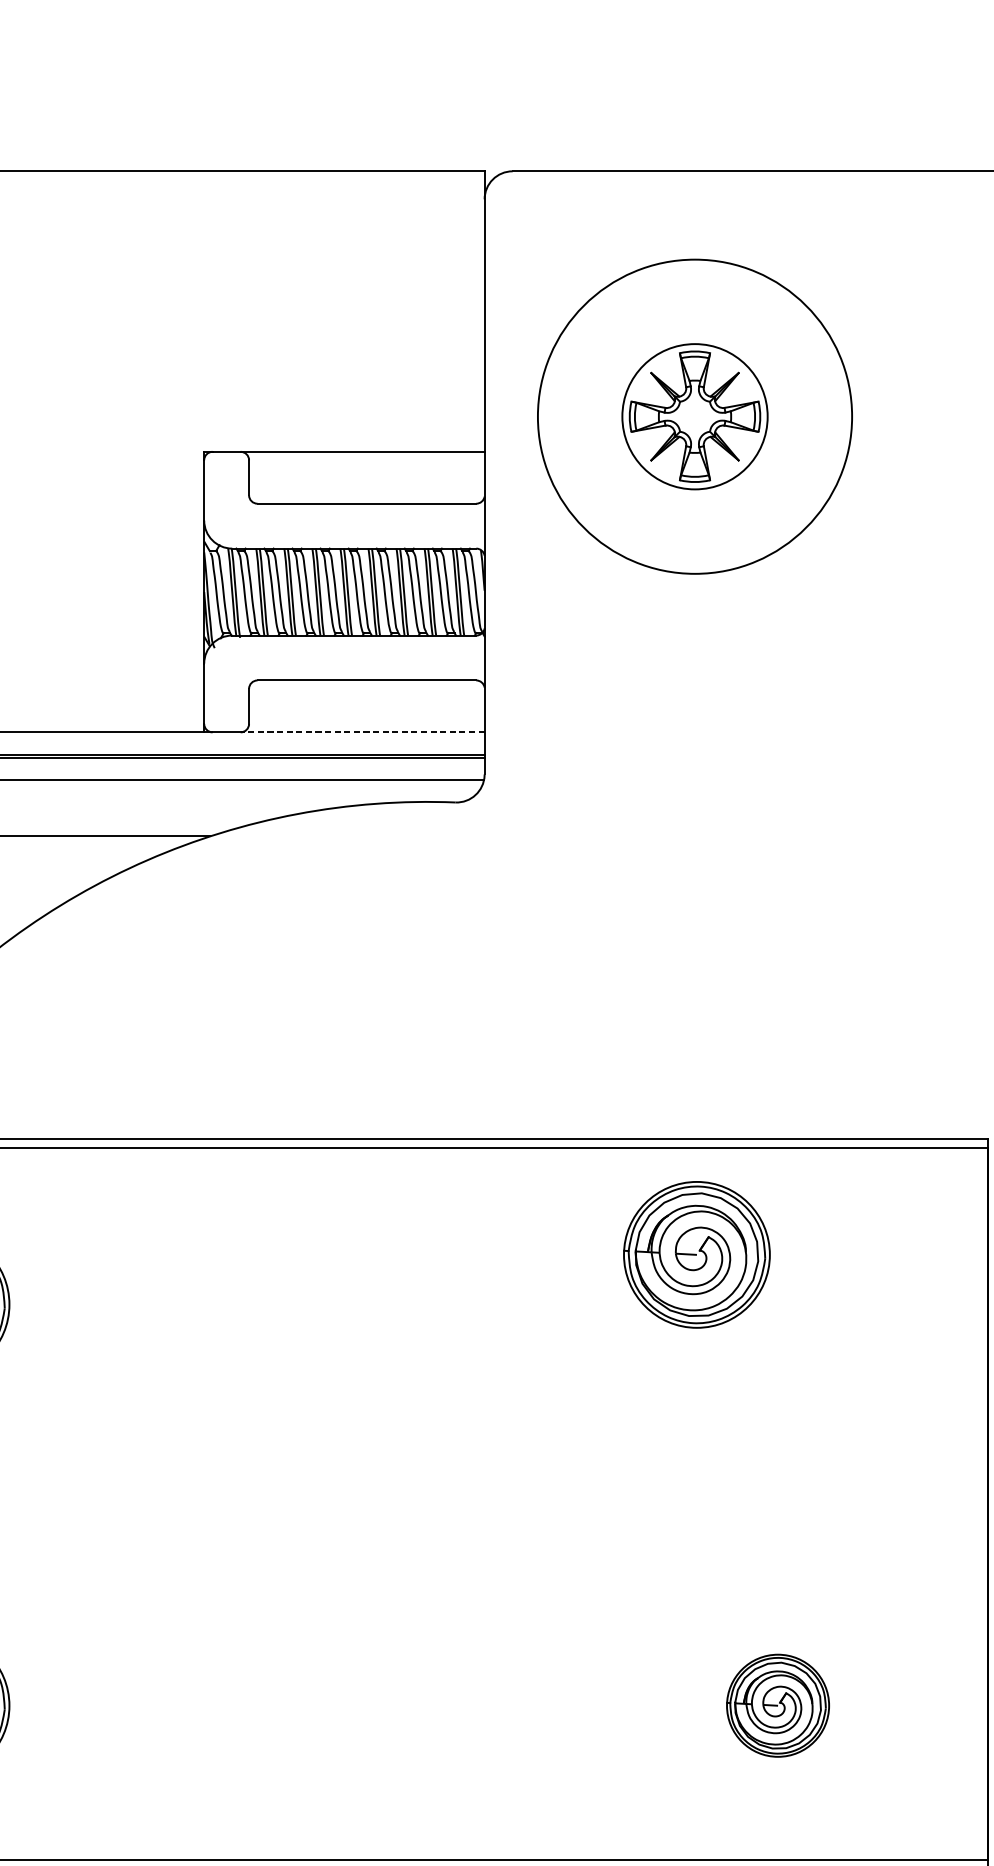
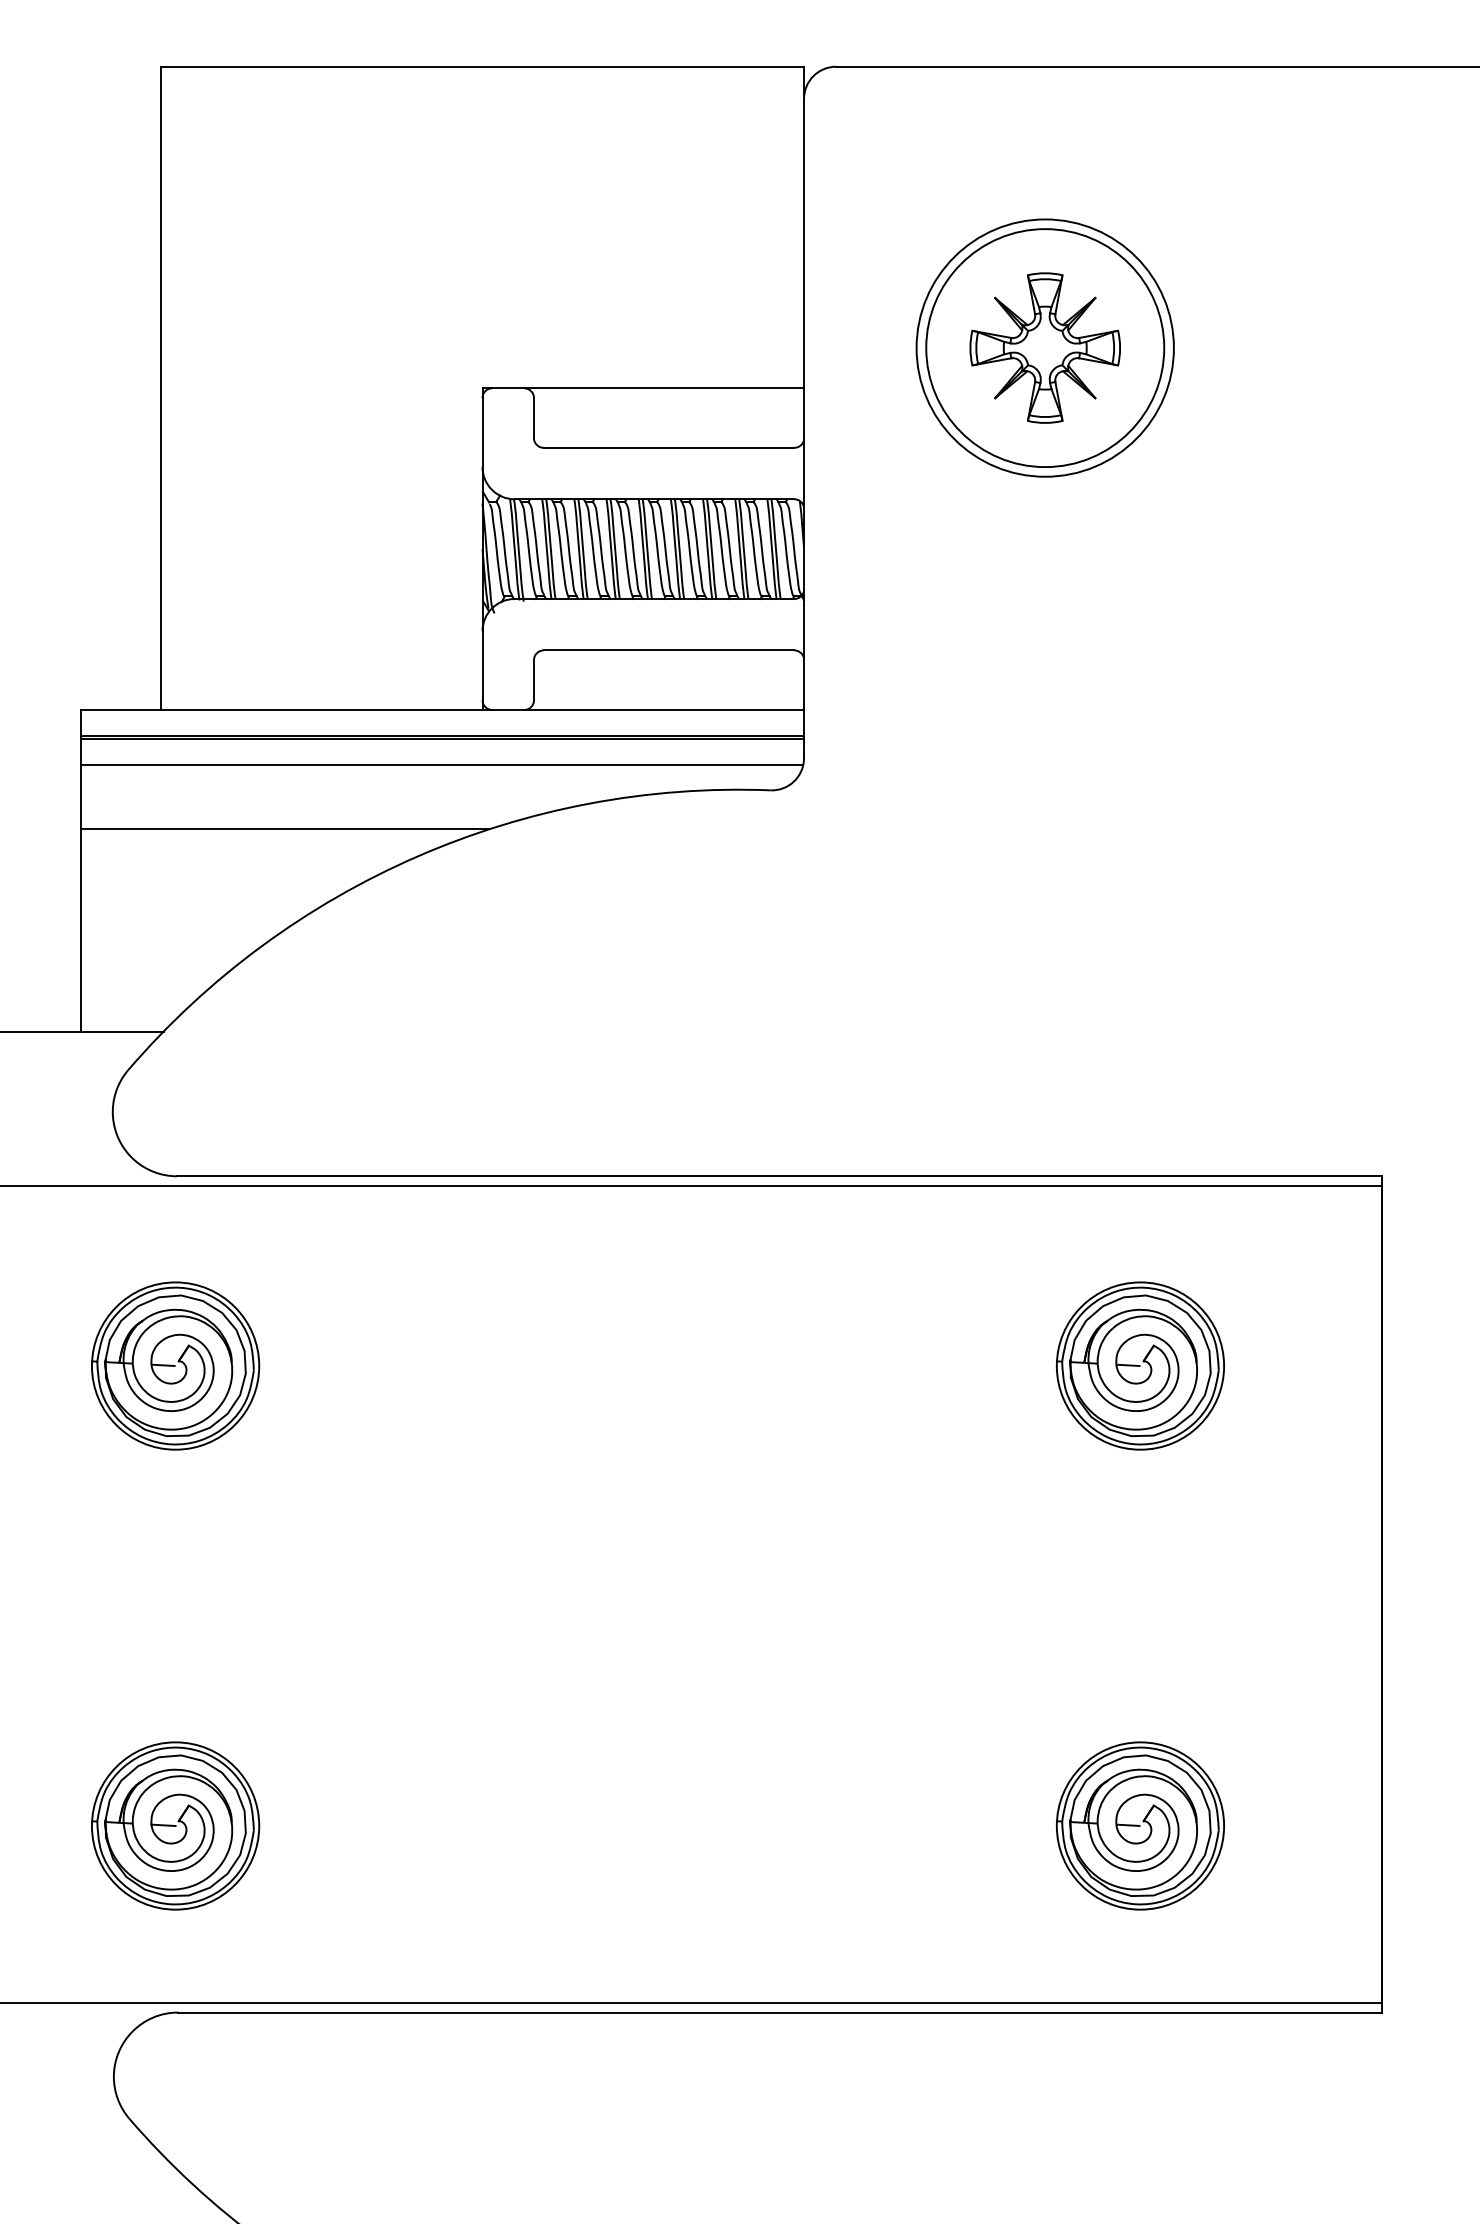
circle: (694, 416) -> (1044, 347), size x0.71
circle: (695, 417) -> (1045, 348), size x1.43
line: (362, 731) -> (664, 709), dashed -> solid
part: (696, 1254) -> (1140, 1365), moved
part: (778, 1705) -> (1140, 1825), size x1.43

